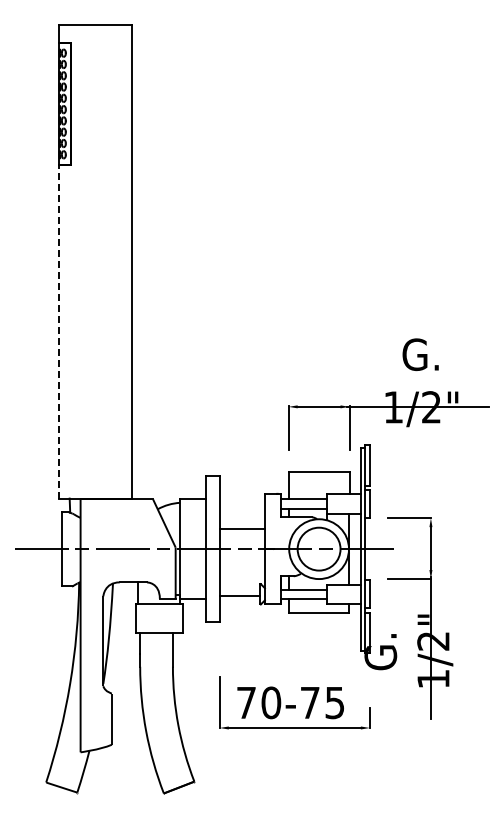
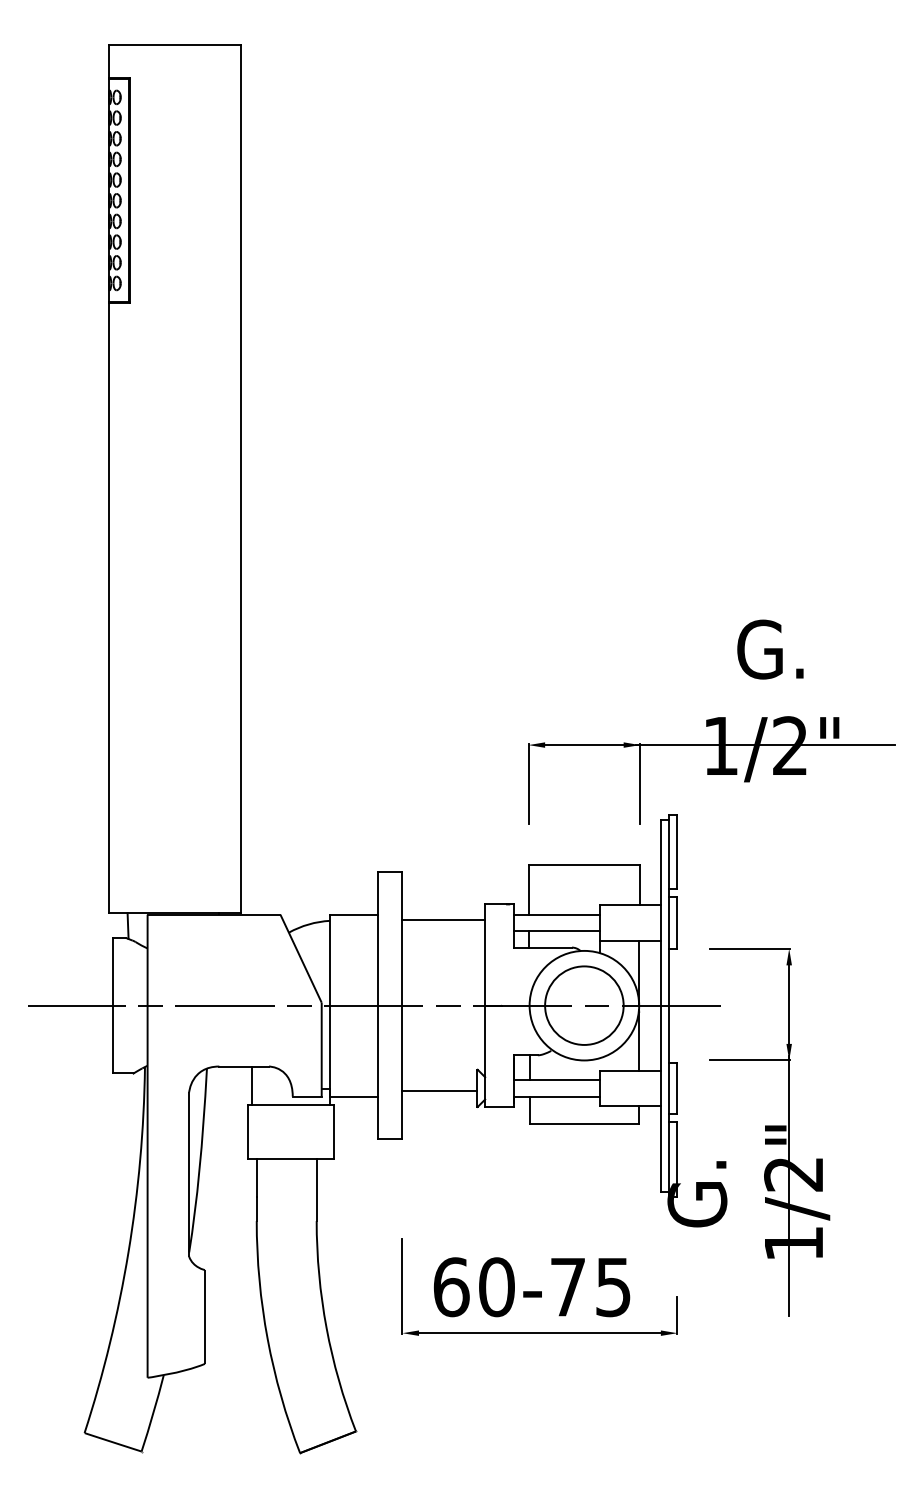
line: (59, 331) -> (108, 607), dashed -> solid
line: (241, 528) -> (442, 920), moved
text: (246, 702) -> (451, 1286), 70-75 -> 60-75

